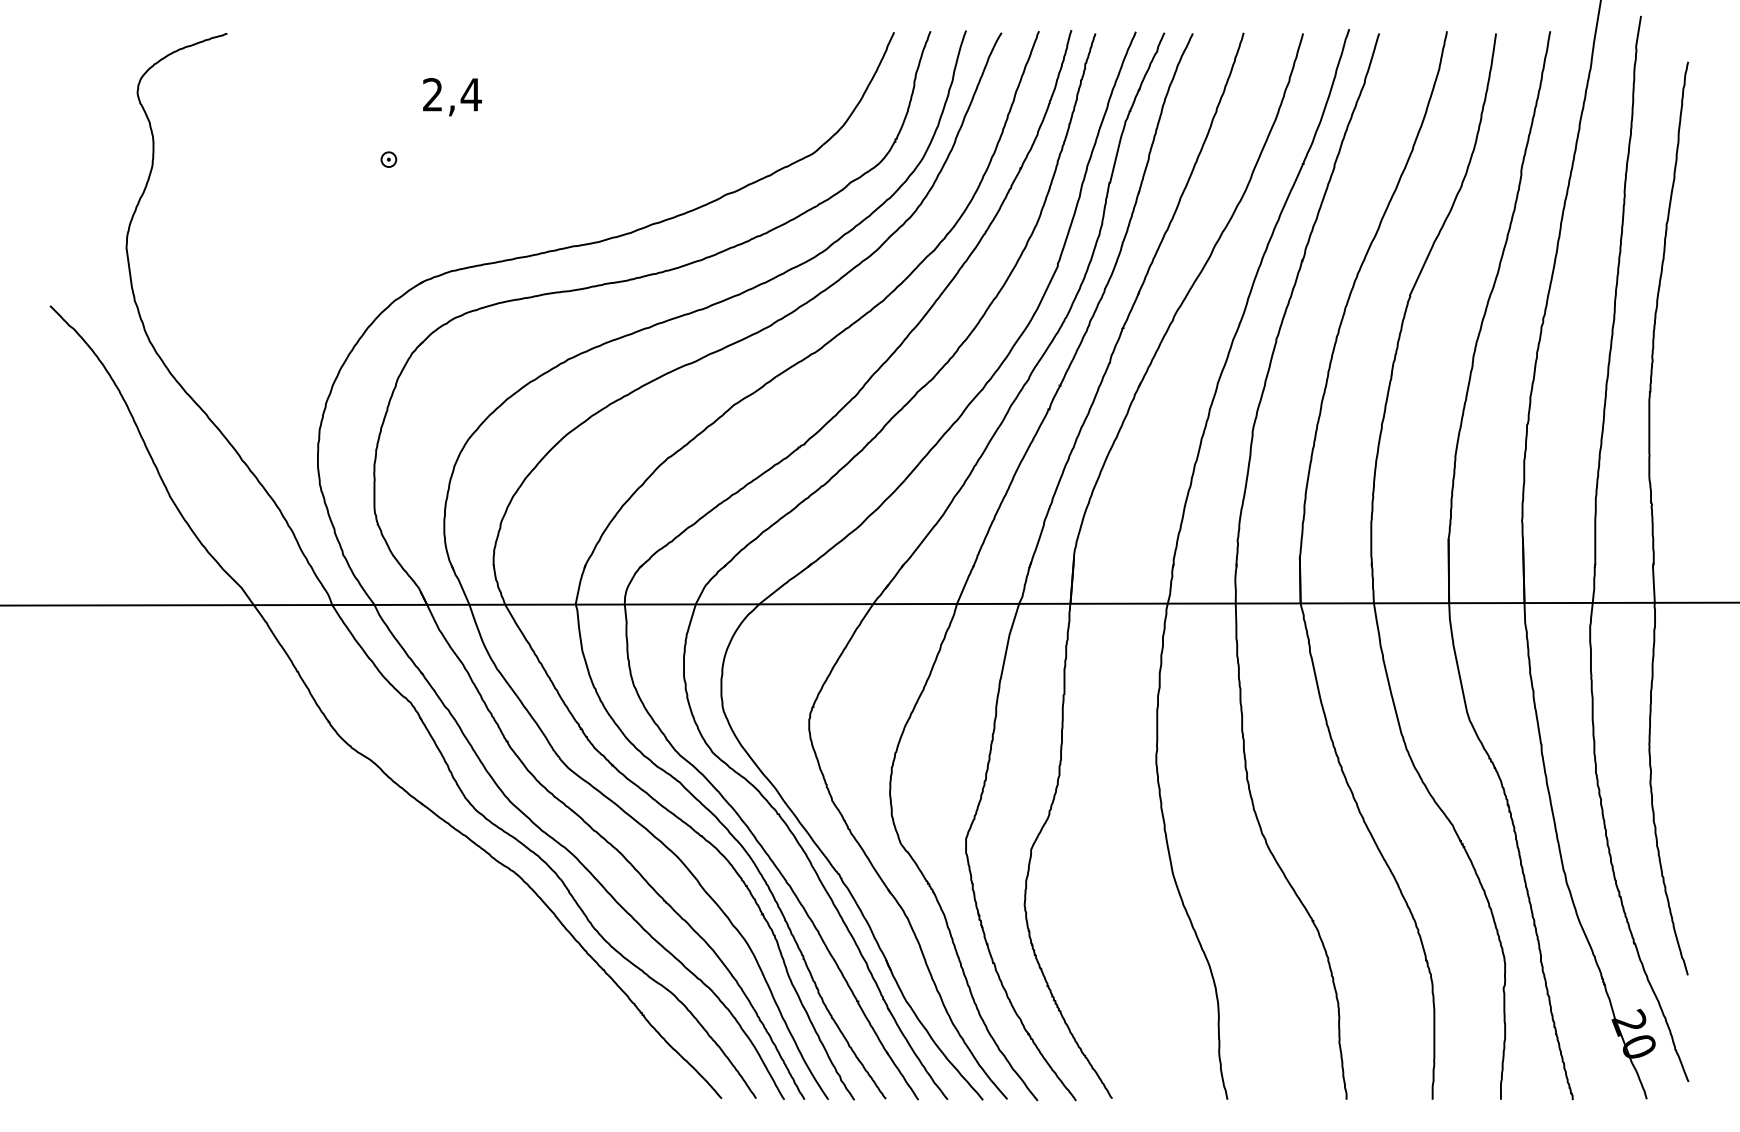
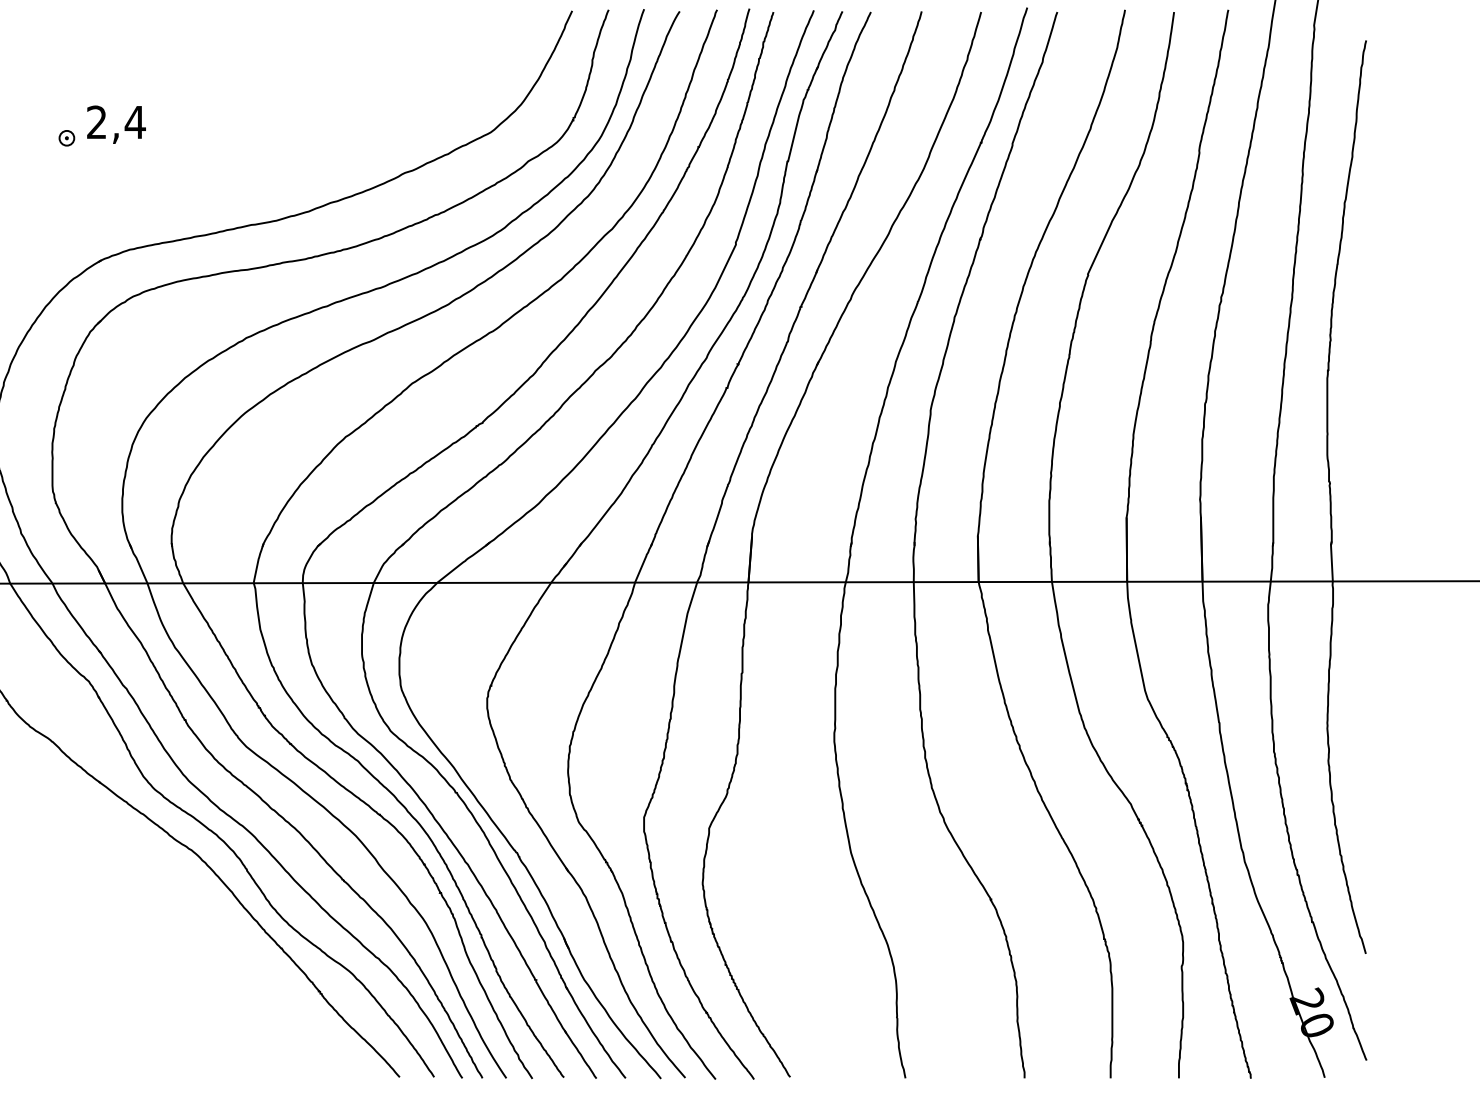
text: (452, 97) -> (116, 125), moved

